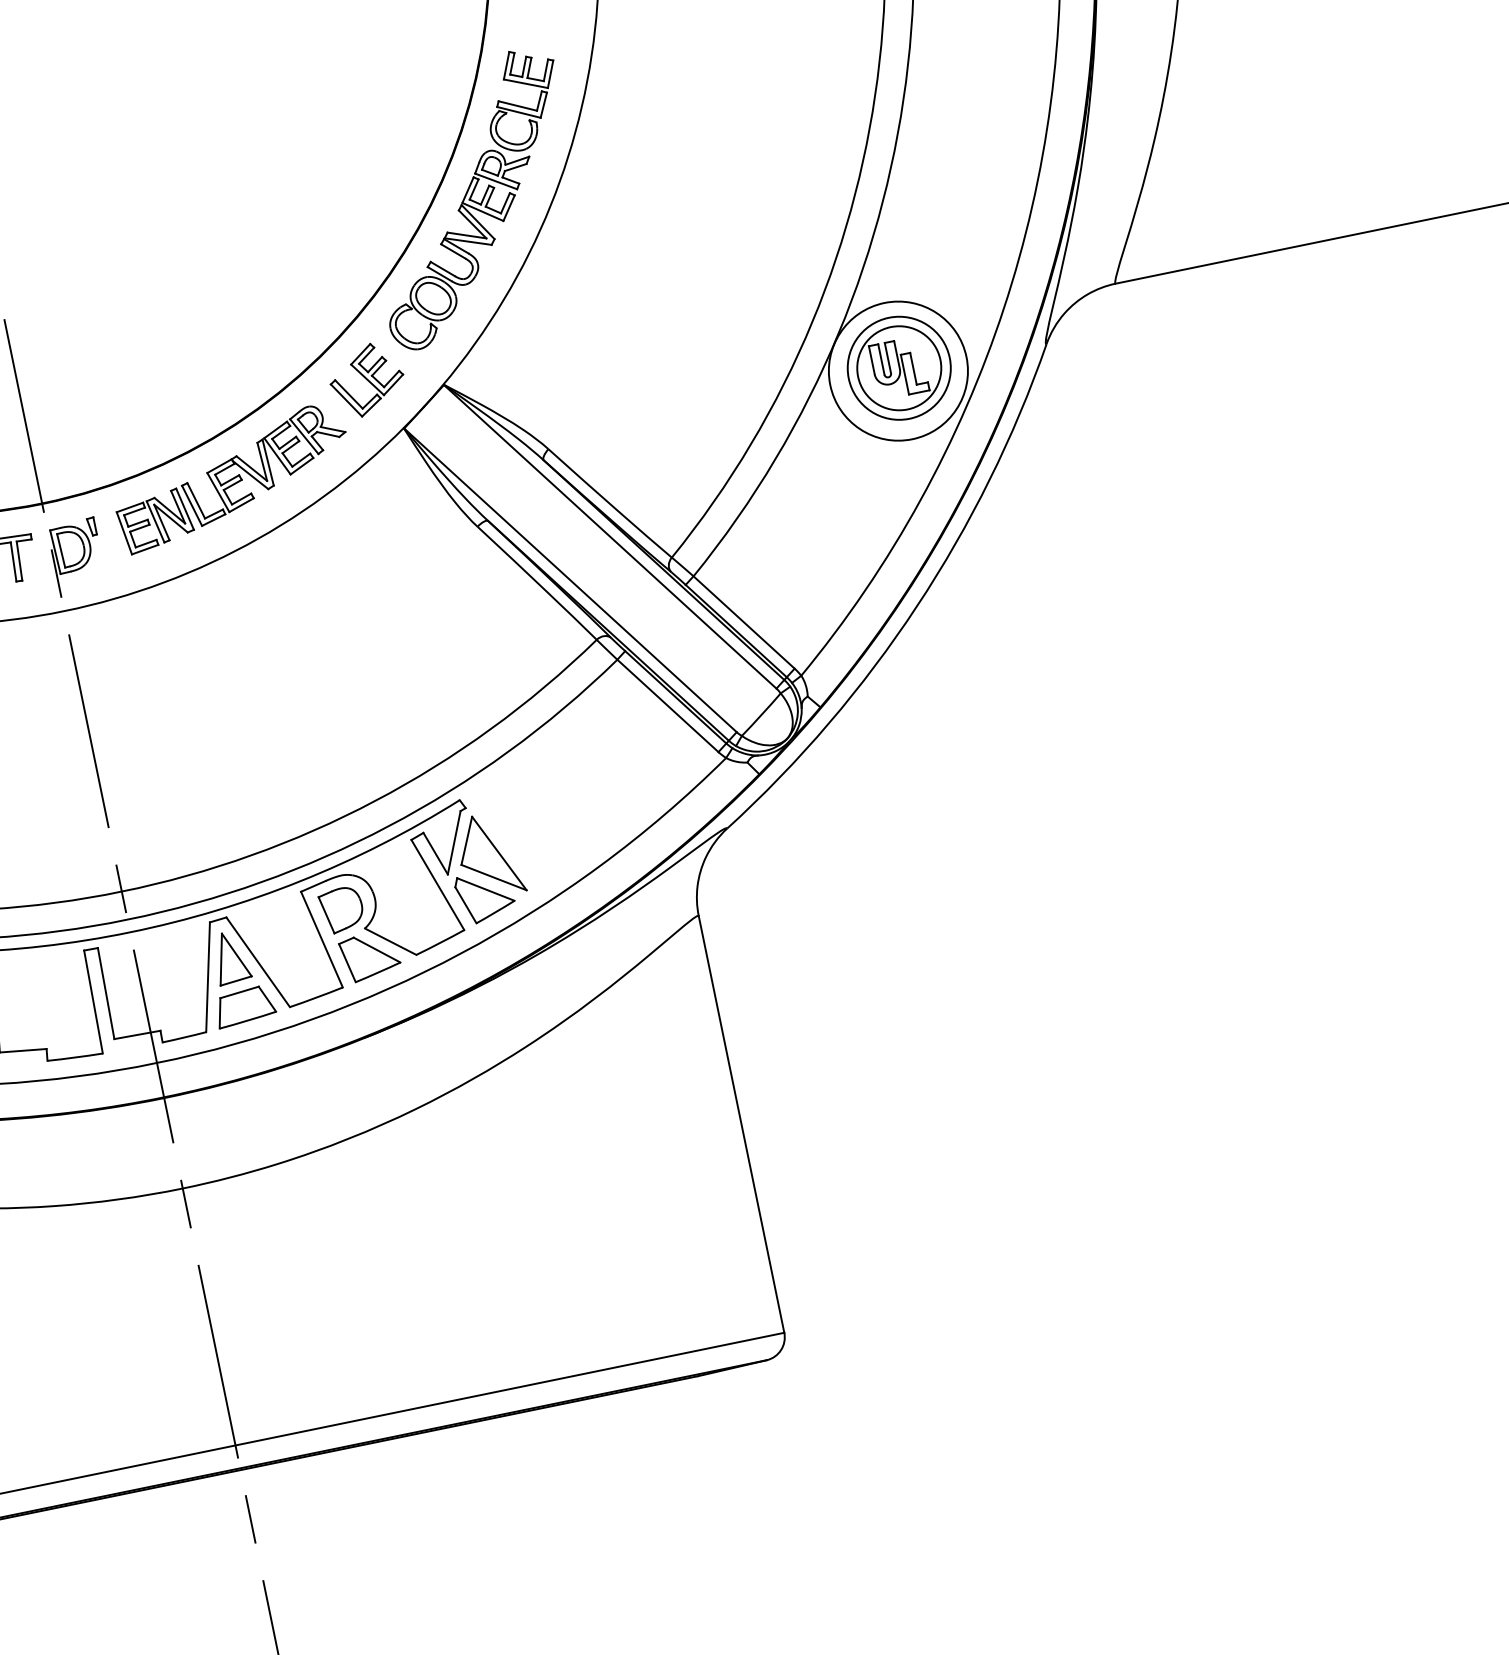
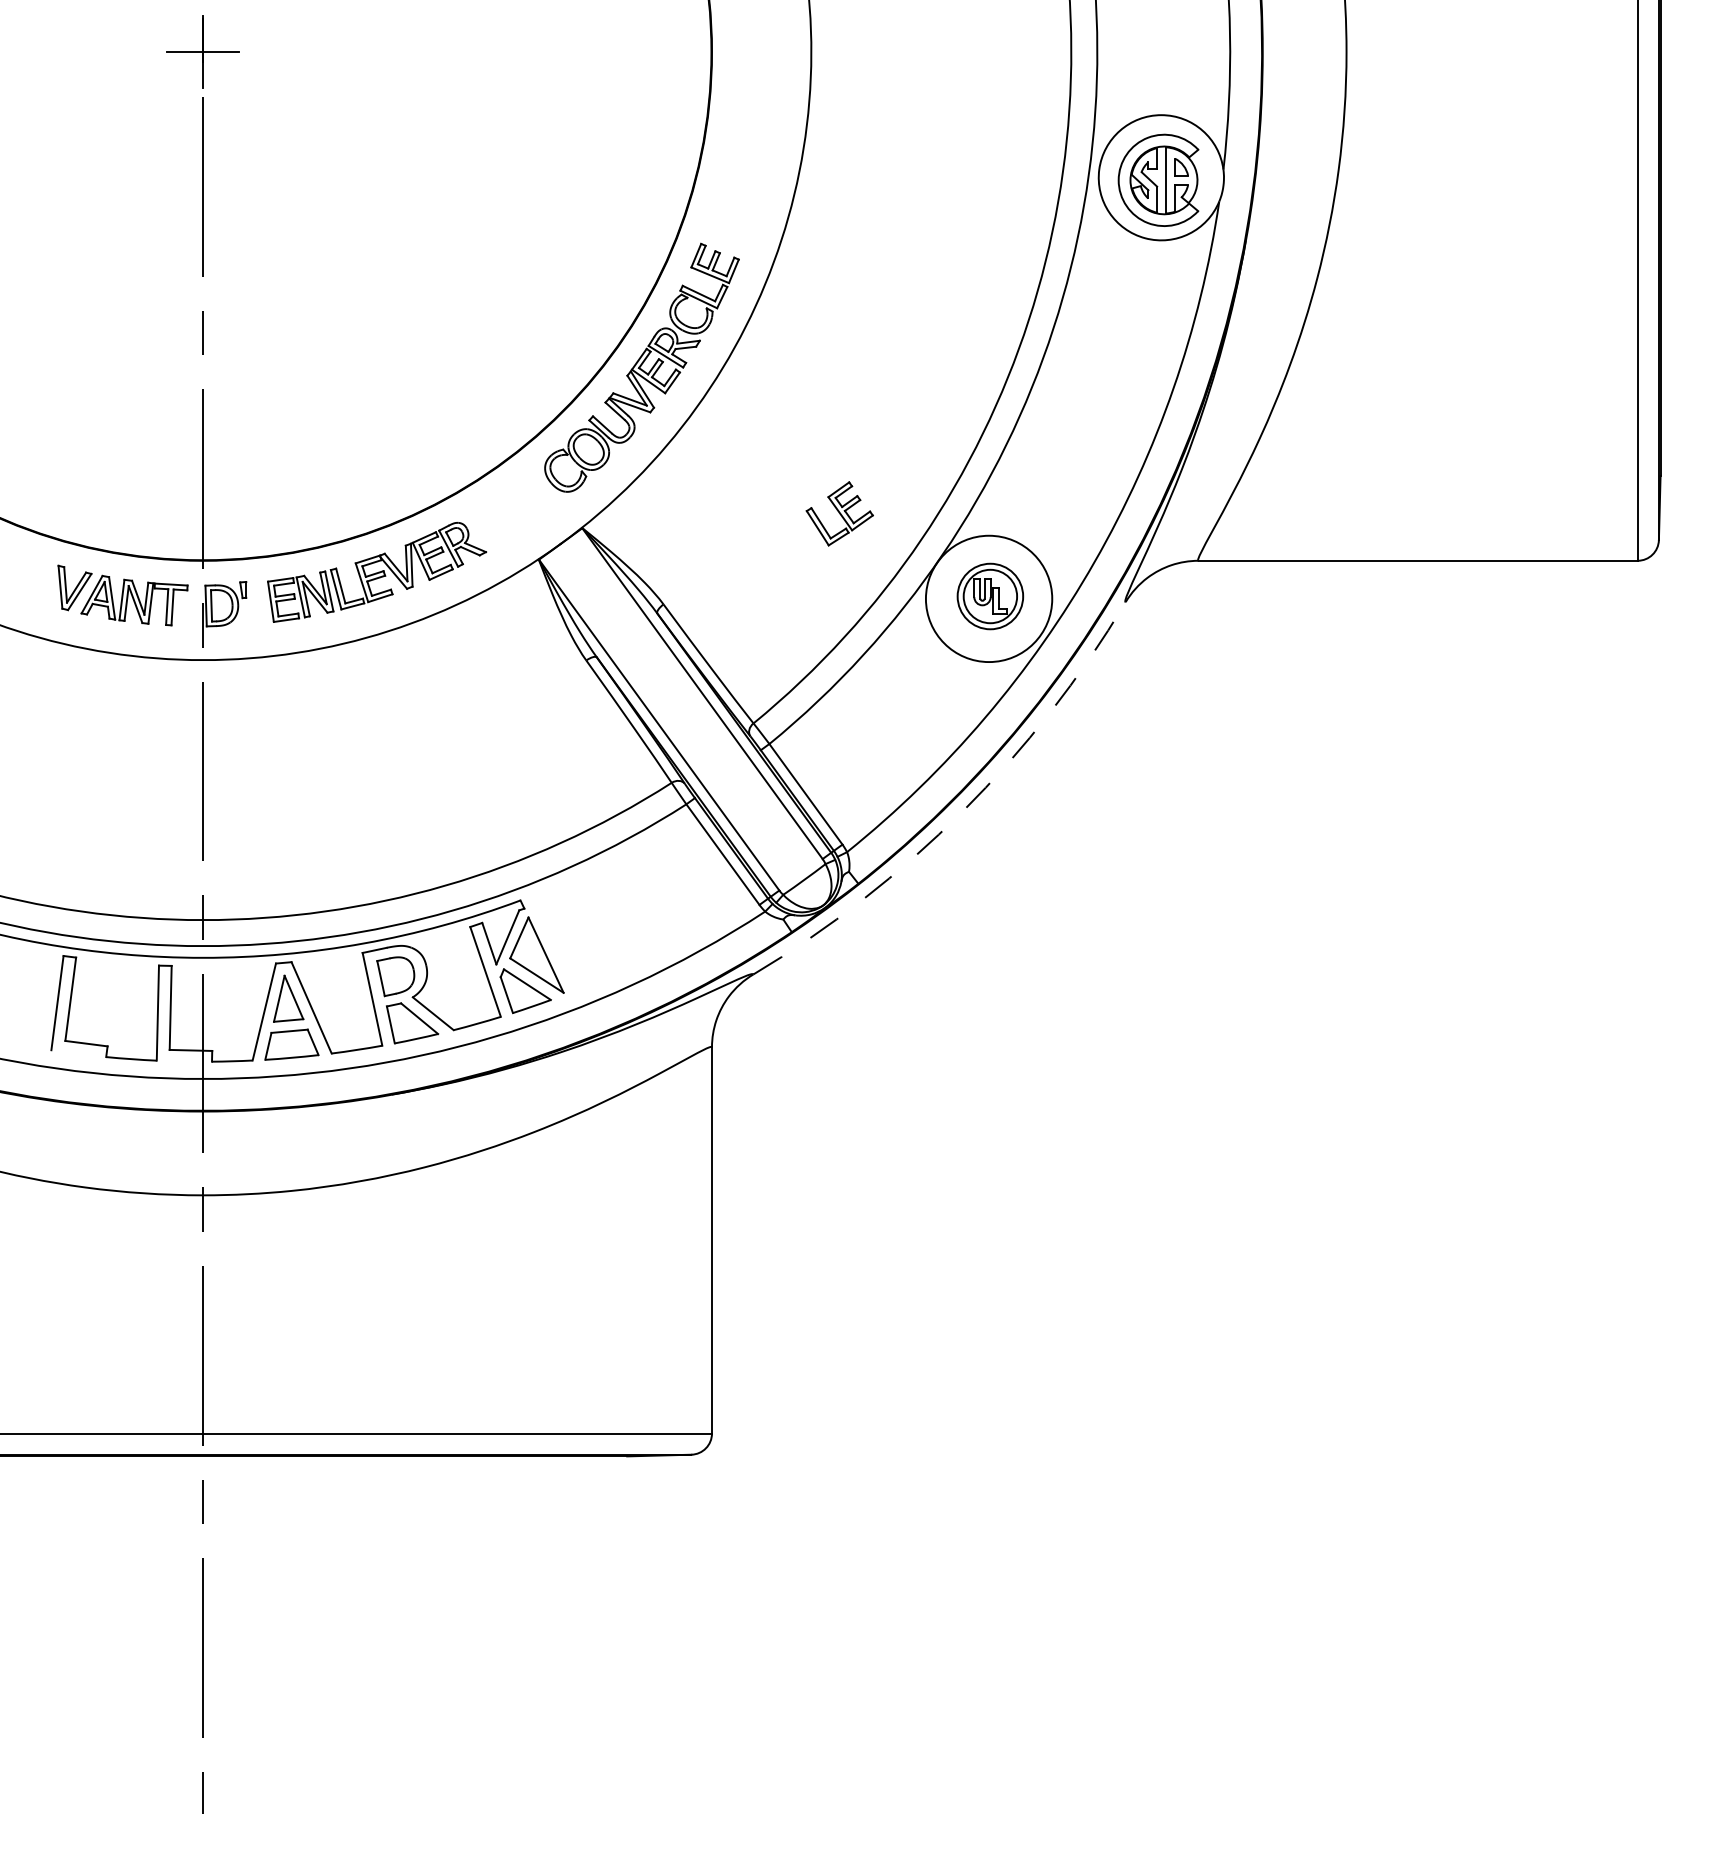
part: (899, 368) -> (990, 596), size x0.7
part: (366, 379) -> (839, 513), moved
arc: (916, 606) -> (962, 811), solid -> dashed

